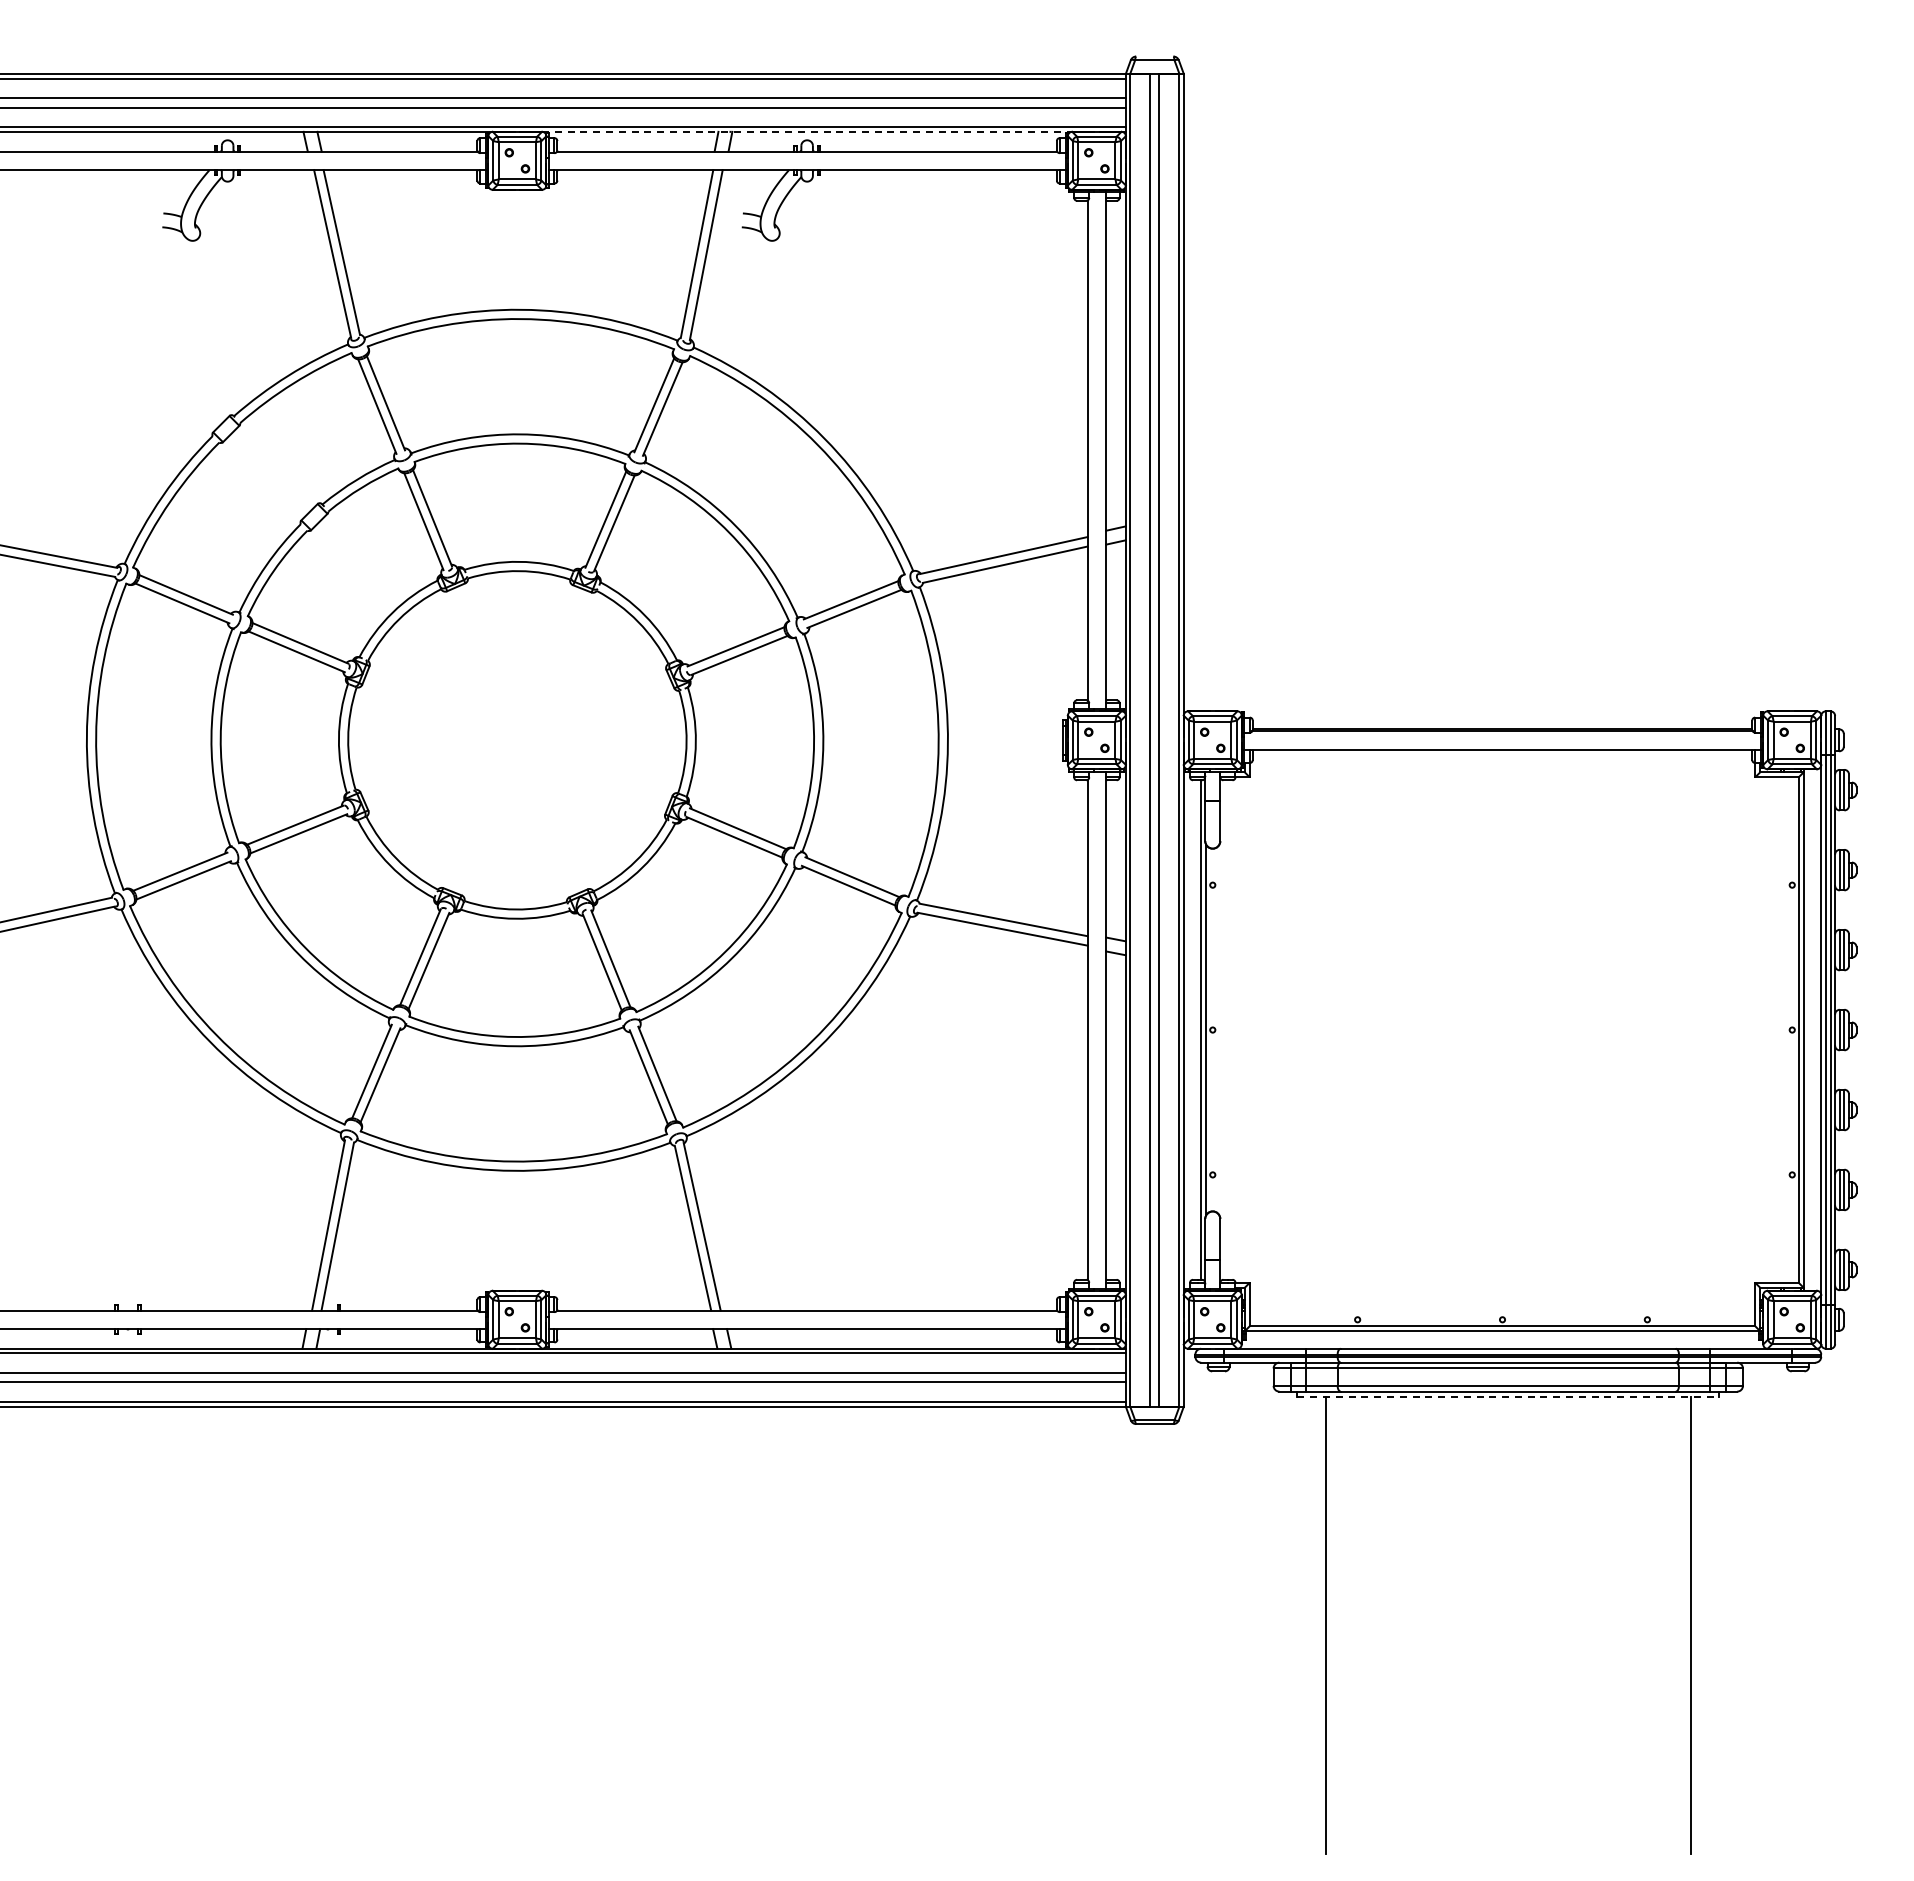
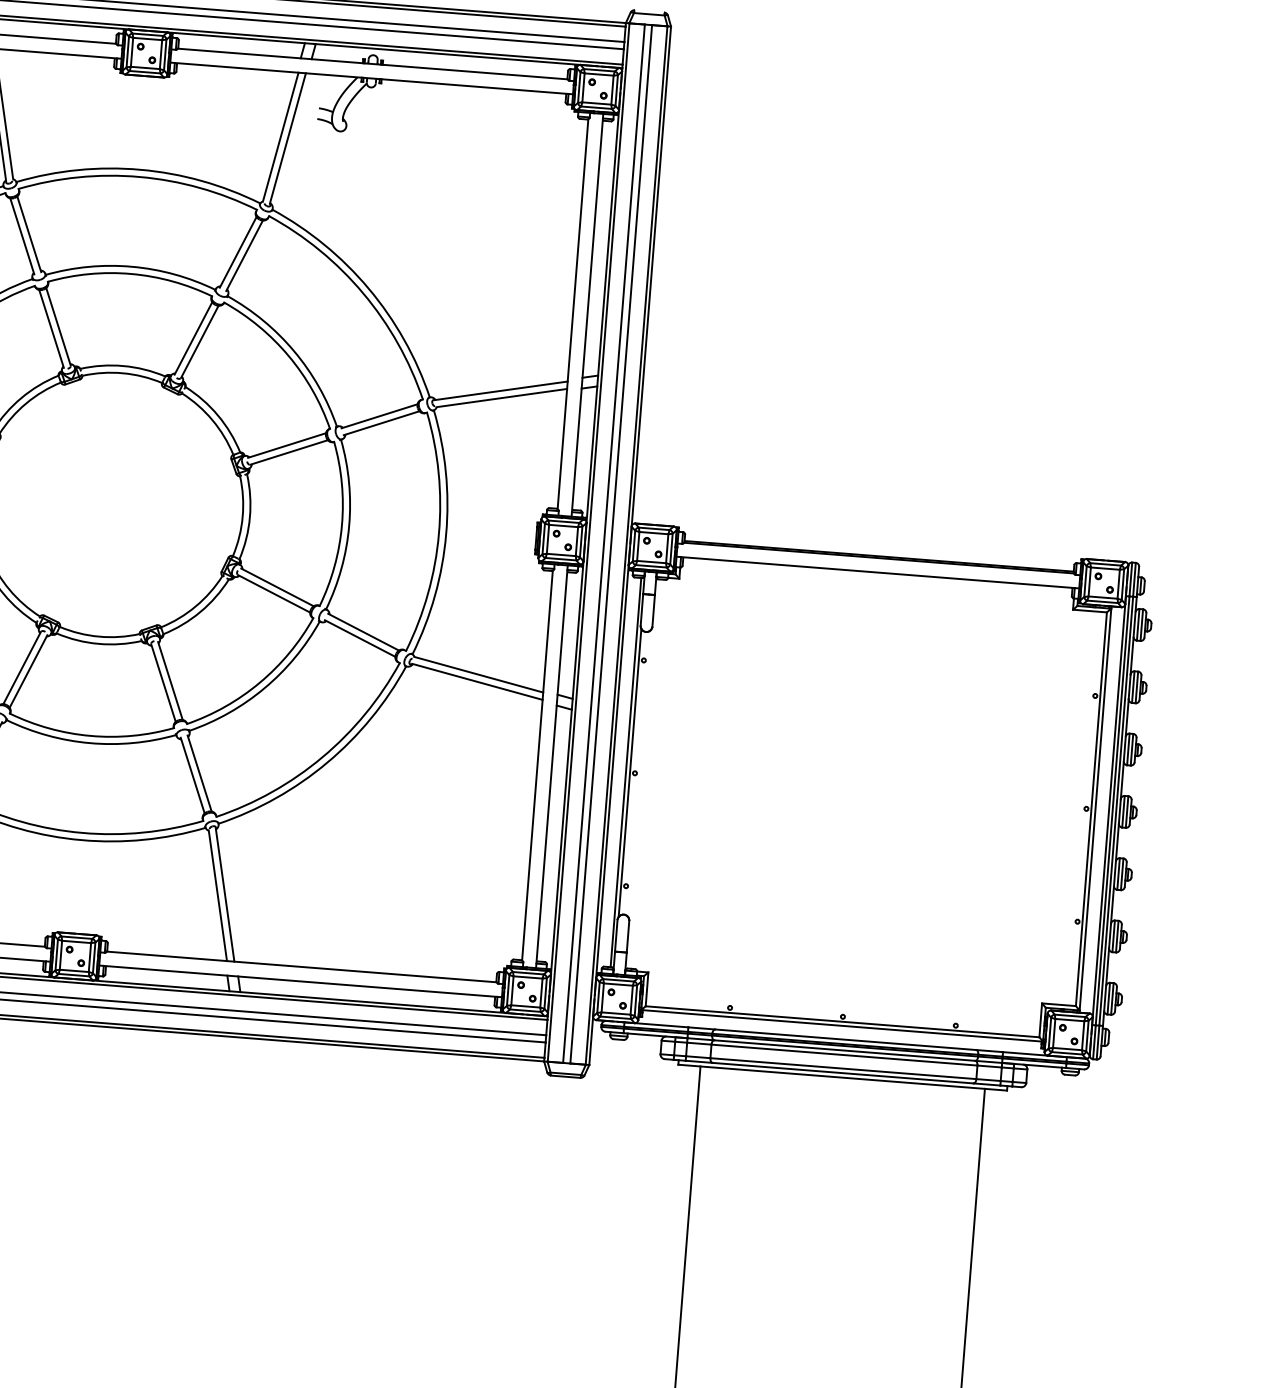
line: (807, 131) -> (374, 48), dashed -> solid
line: (1508, 1397) -> (842, 1077), dashed -> solid

